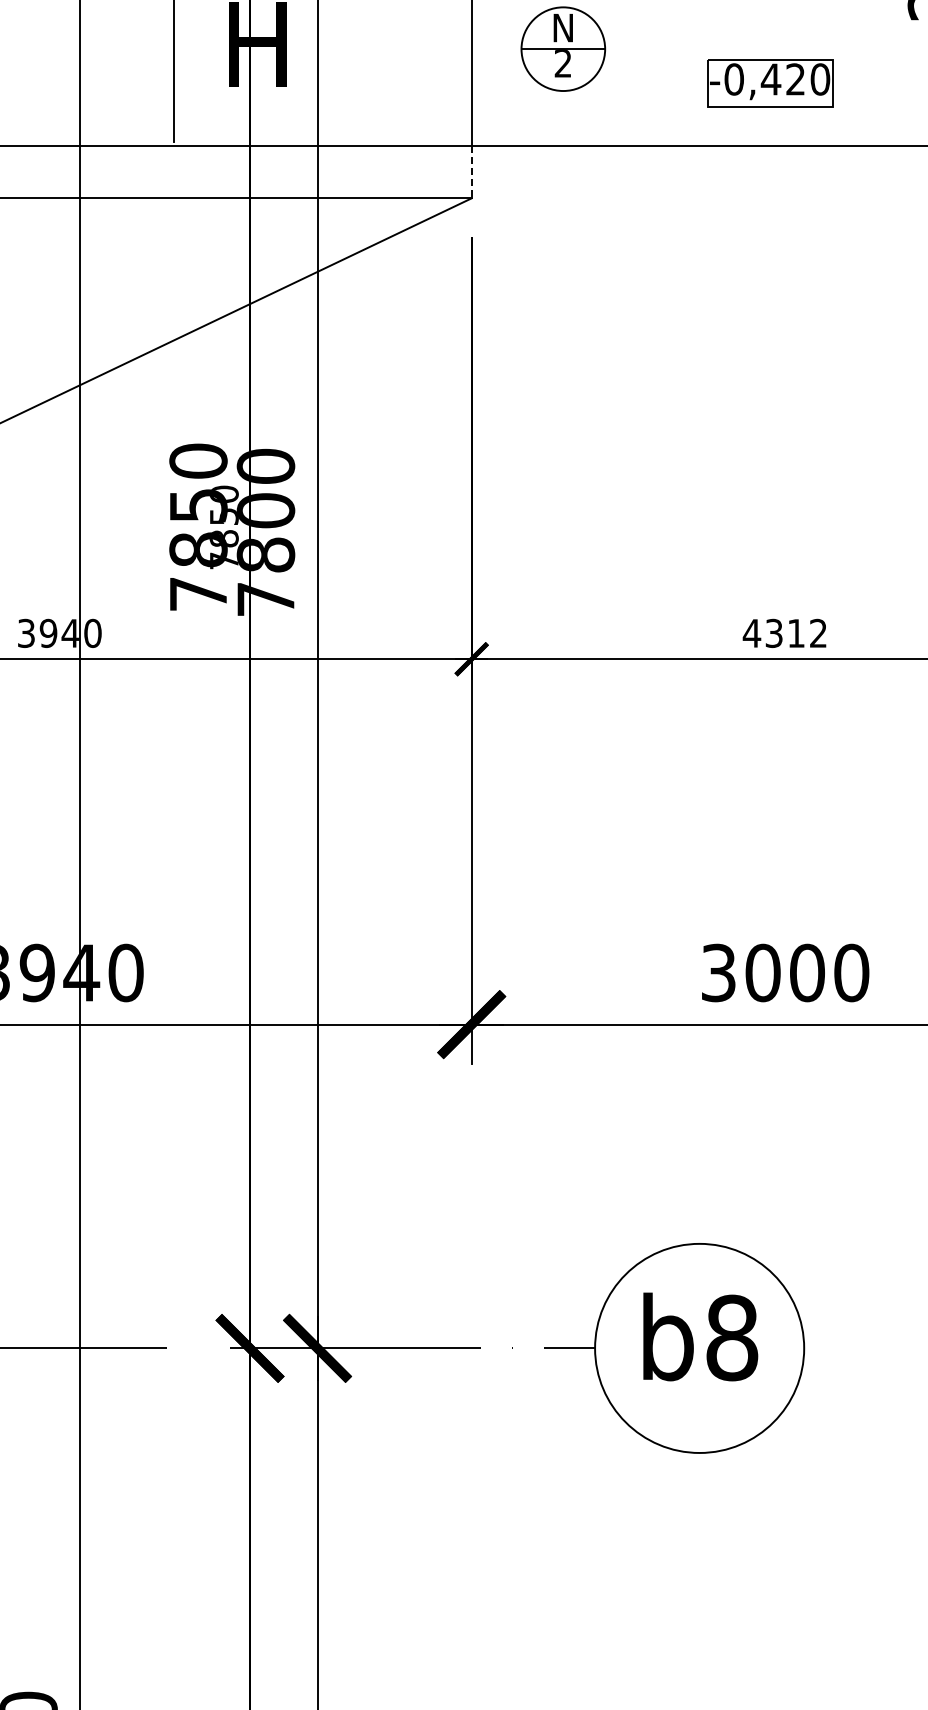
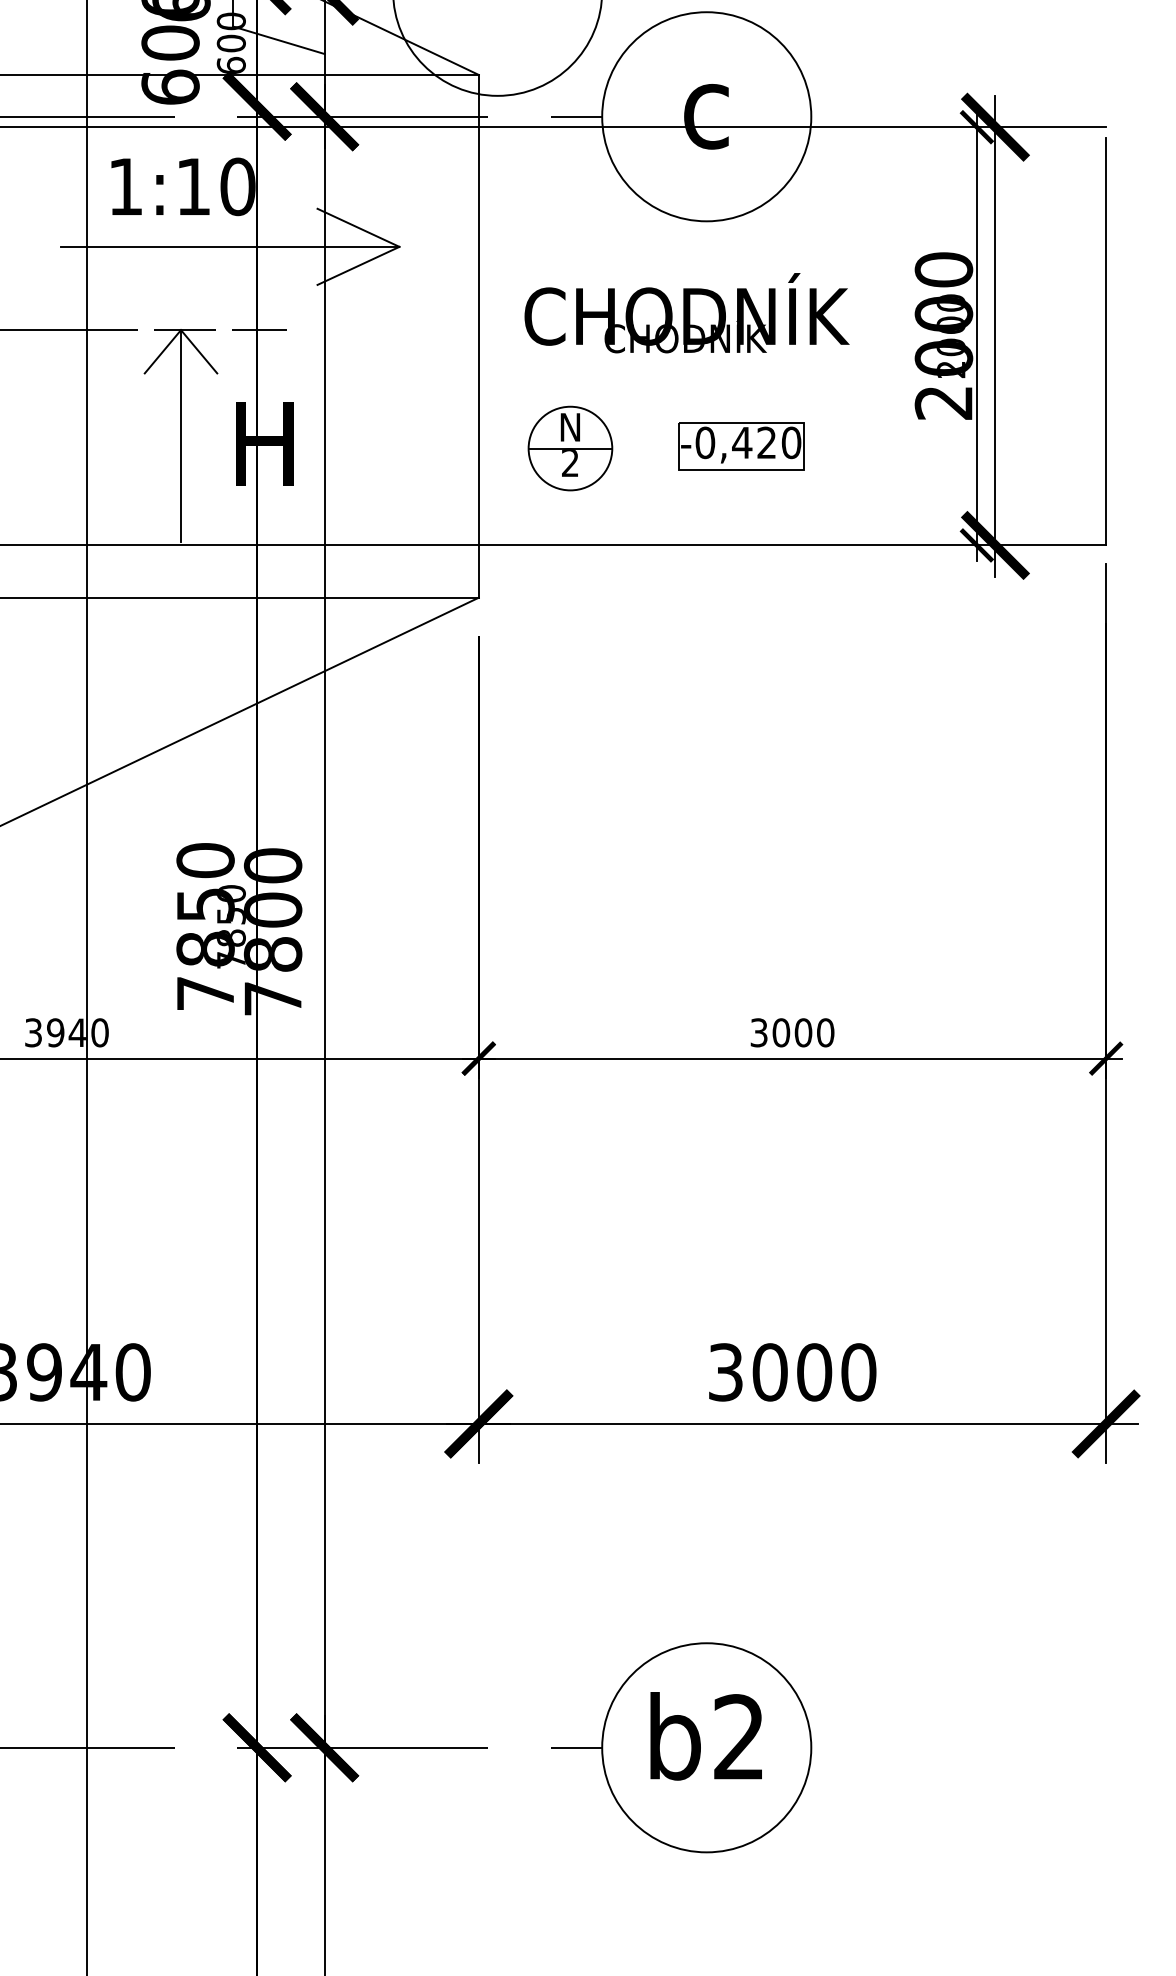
part: (770, 83) -> (741, 446), moved
line: (471, 173) -> (478, 572), dashed -> solid
text: (784, 633) -> (791, 1032), 4312 -> 3000
text: (732, 1338) -> (739, 1737), b8 -> b2

